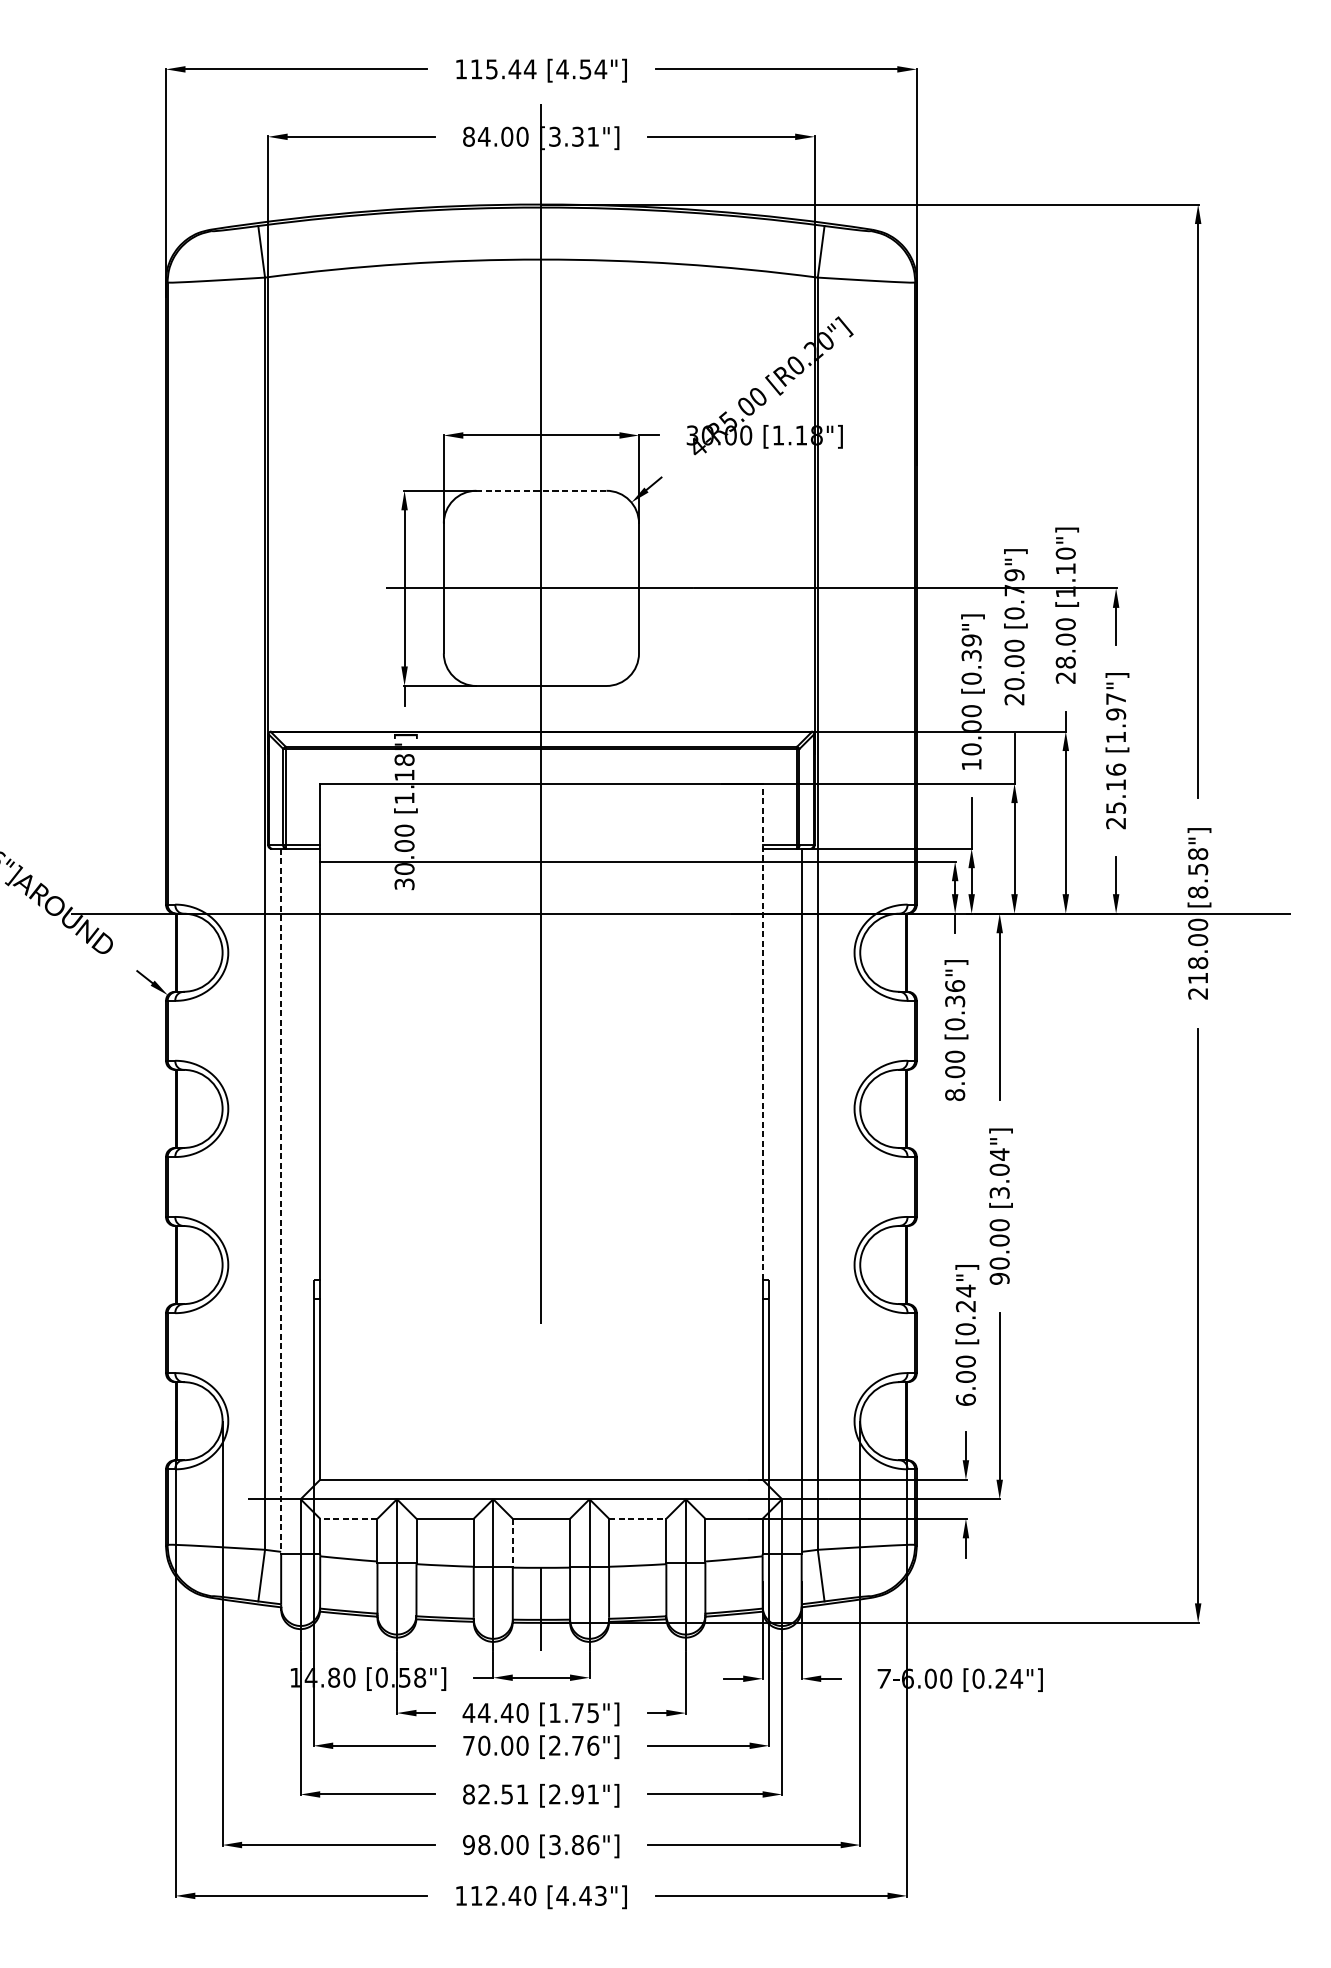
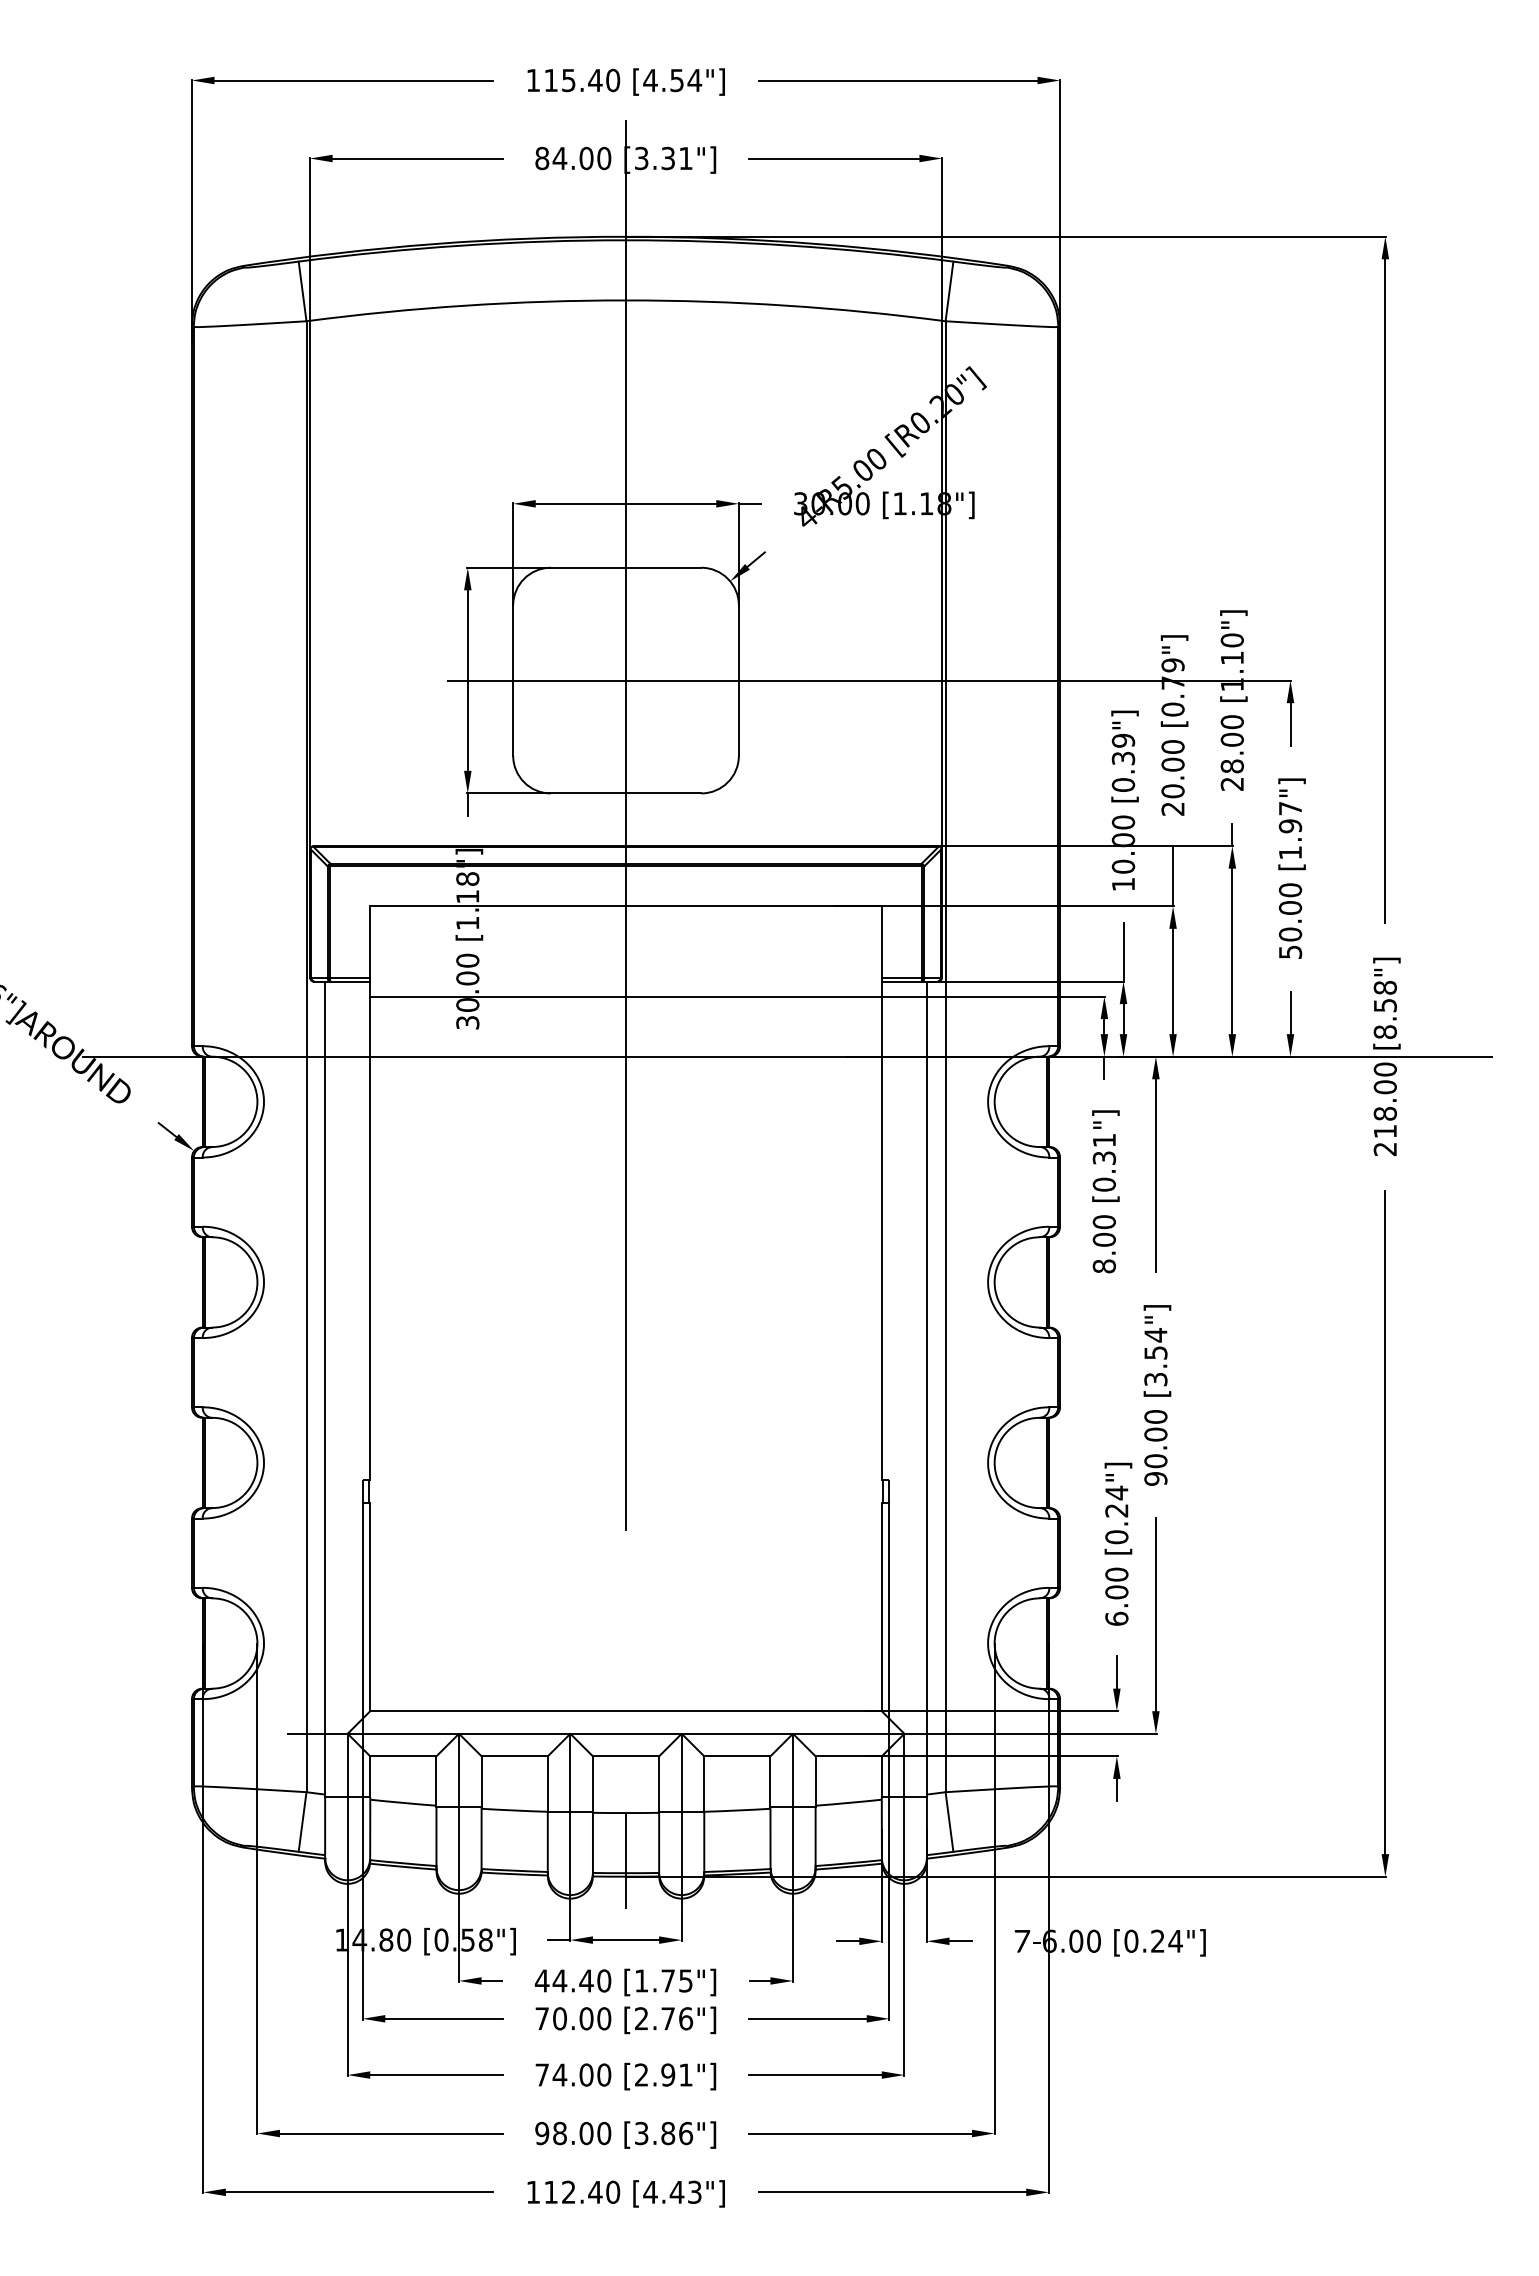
text: (529, 69) -> (612, 80), 115.44 -> 115.40
line: (541, 490) -> (626, 567), dashed -> solid
text: (1116, 795) -> (1290, 920), 25.16 -> 50.00
text: (954, 986) -> (1103, 1140), [0.36"] -> [0.31"]
line: (762, 1032) -> (881, 1193), dashed -> solid
text: (999, 1169) -> (1155, 1352), [3.04"] -> [3.54"]
line: (281, 1201) -> (325, 1389), dashed -> solid
line: (348, 1518) -> (402, 1756), dashed -> solid
line: (637, 1518) -> (737, 1756), dashed -> solid
line: (512, 1543) -> (592, 1784), dashed -> solid
text: (495, 1793) -> (573, 2074), 82.51 -> 74.00

